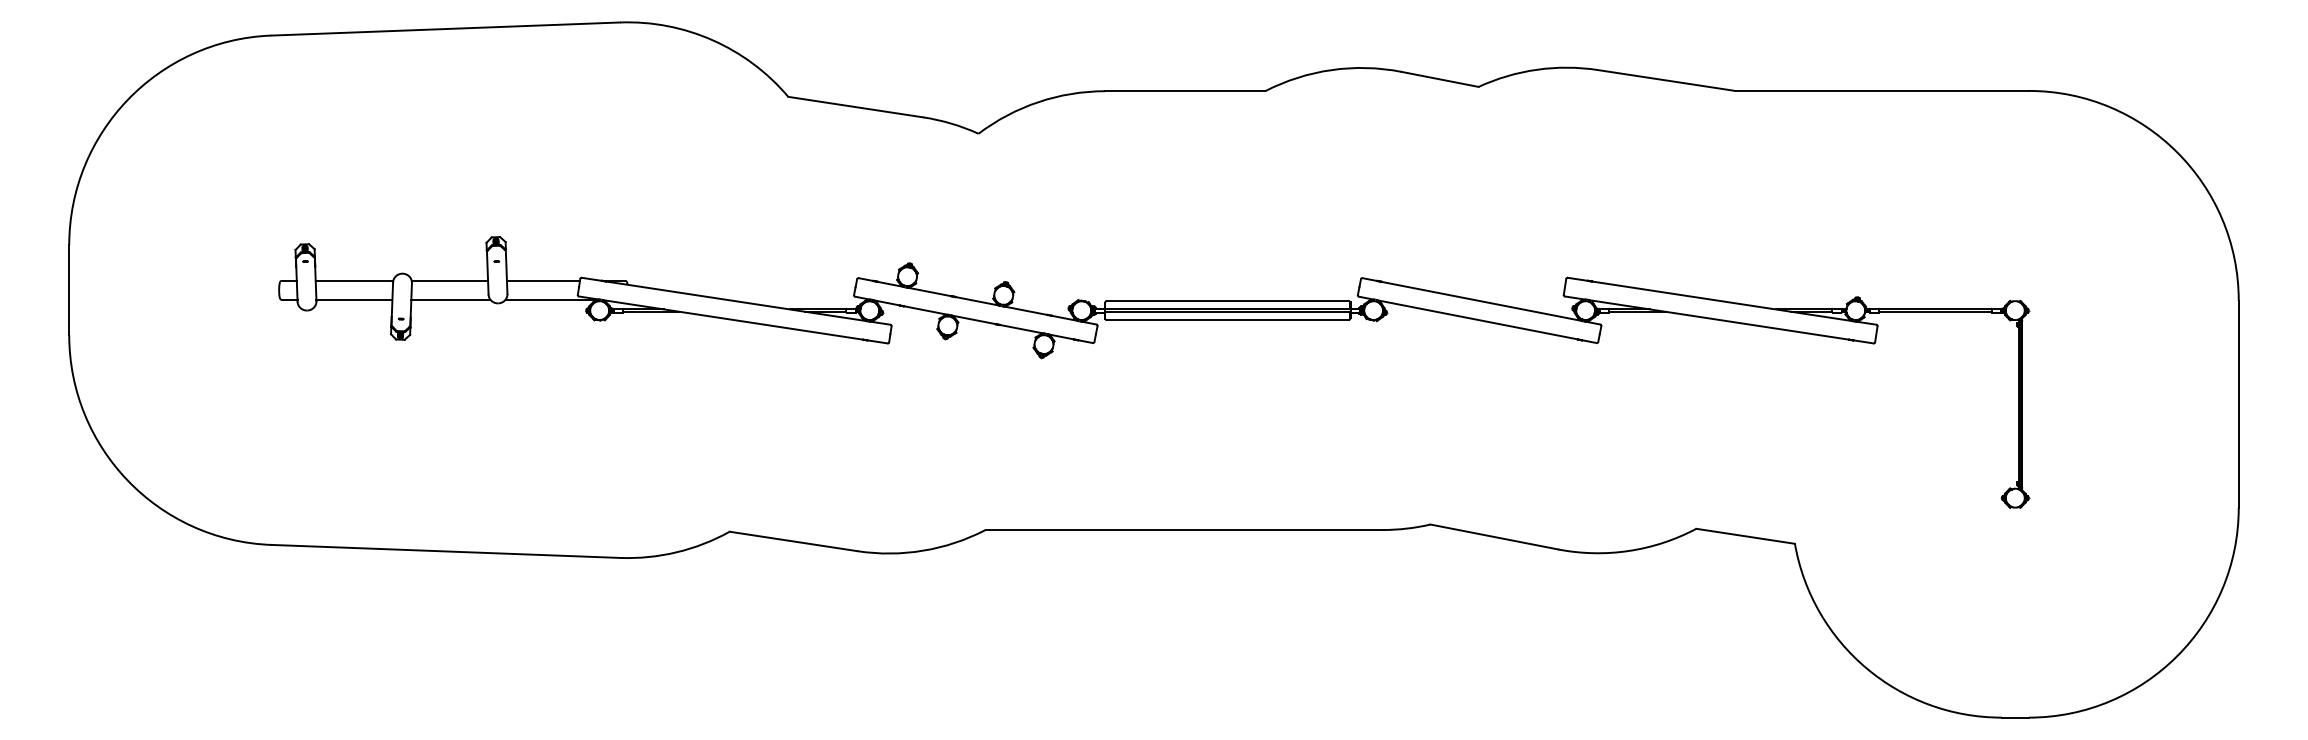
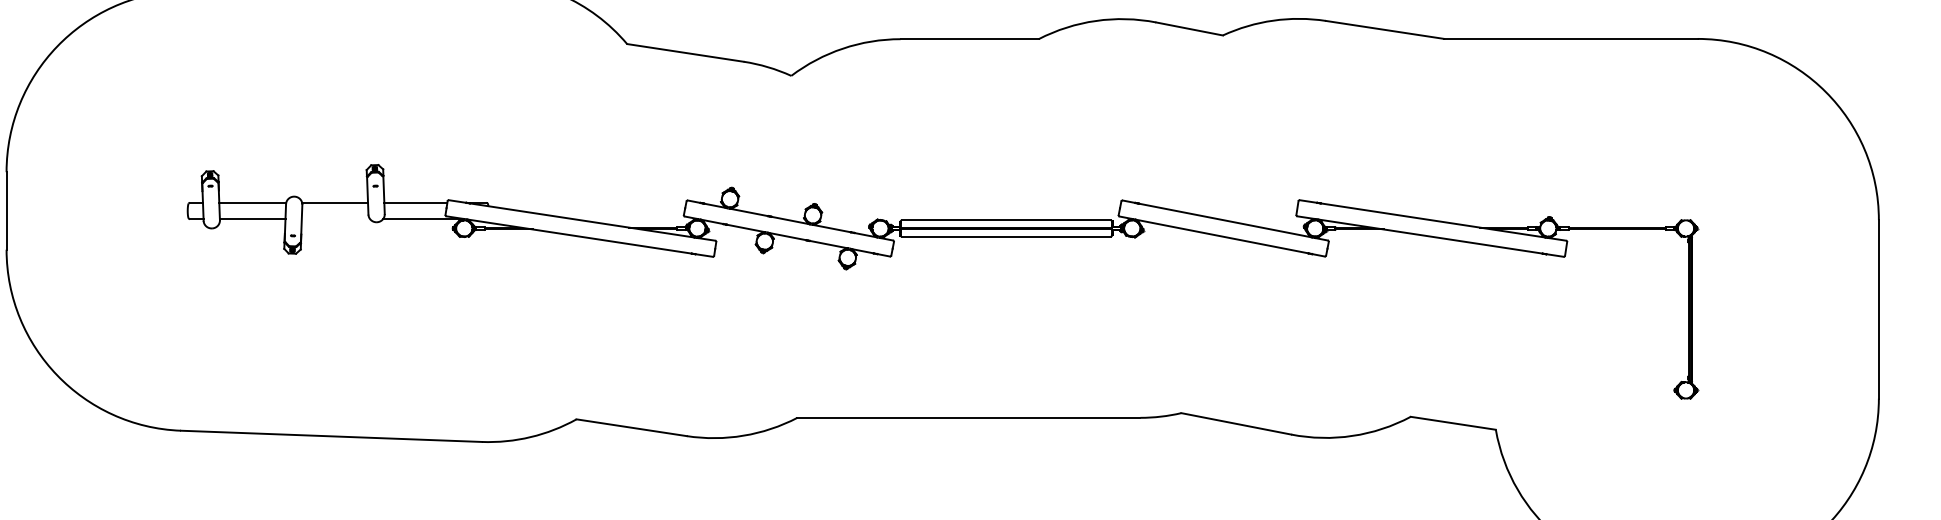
line: (450, 299) -> (335, 218), removed

